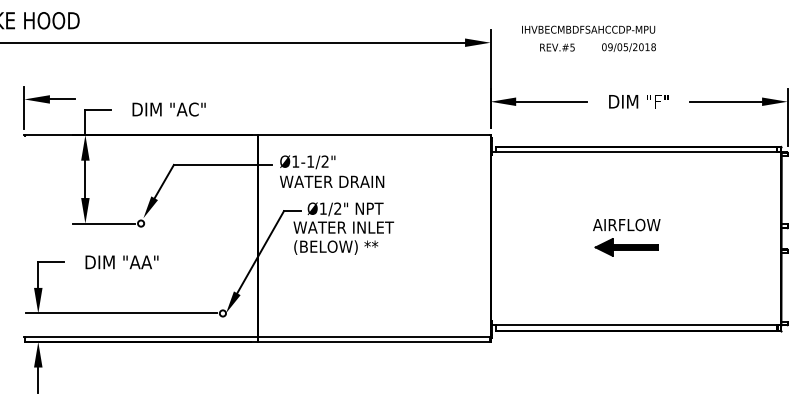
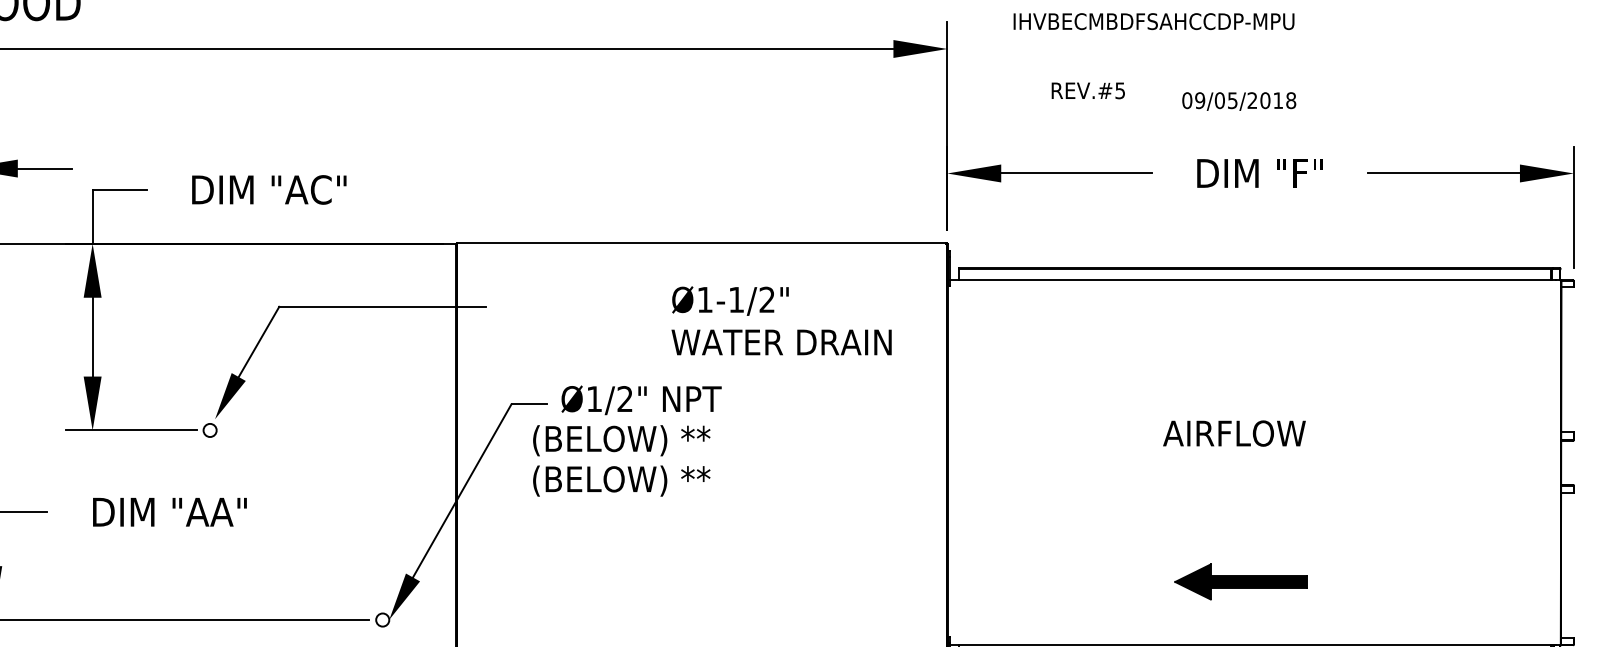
text: (557, 47) -> (1088, 90), moved
text: (628, 47) -> (1238, 101), moved
text: (332, 171) -> (782, 320), moved
text: (343, 228) -> (637, 440), WATER INLET -> (BELOW) **
part: (626, 247) -> (1240, 582), moved

